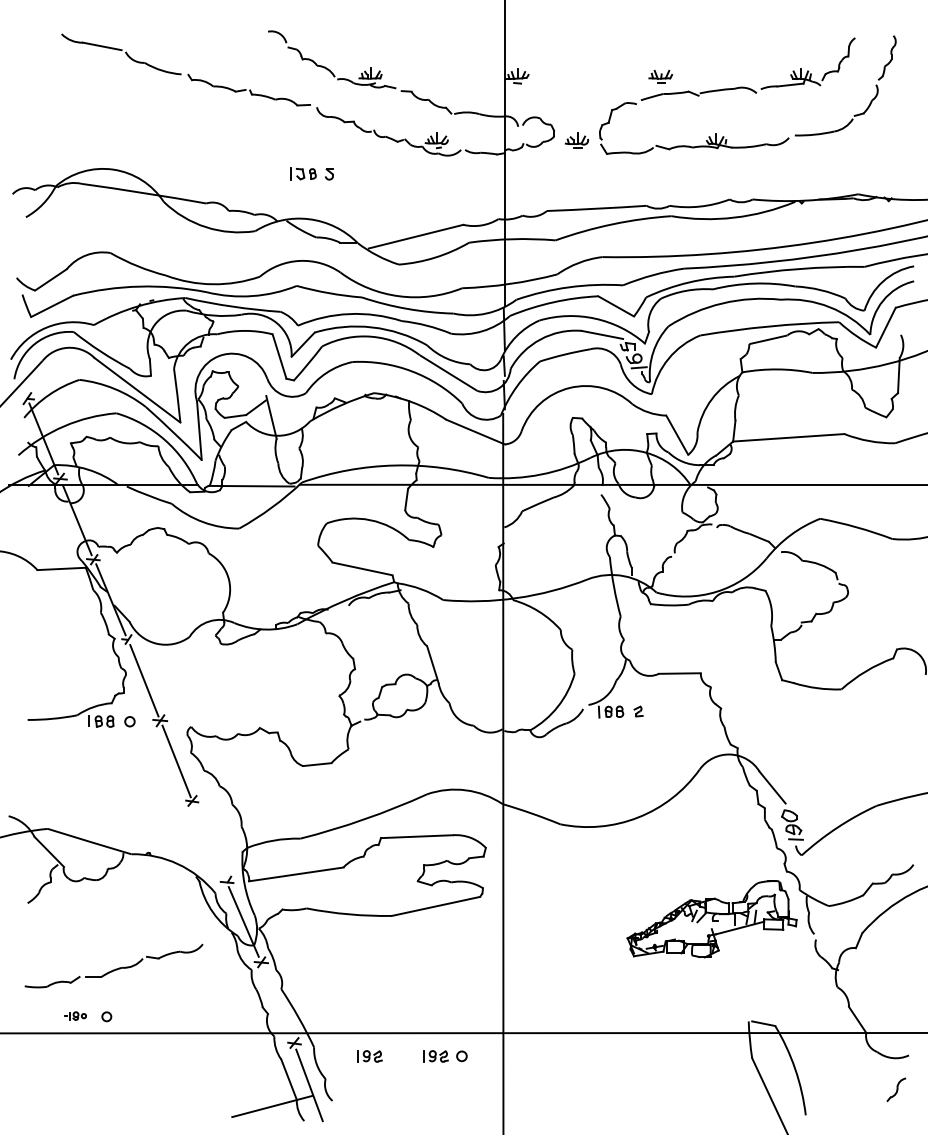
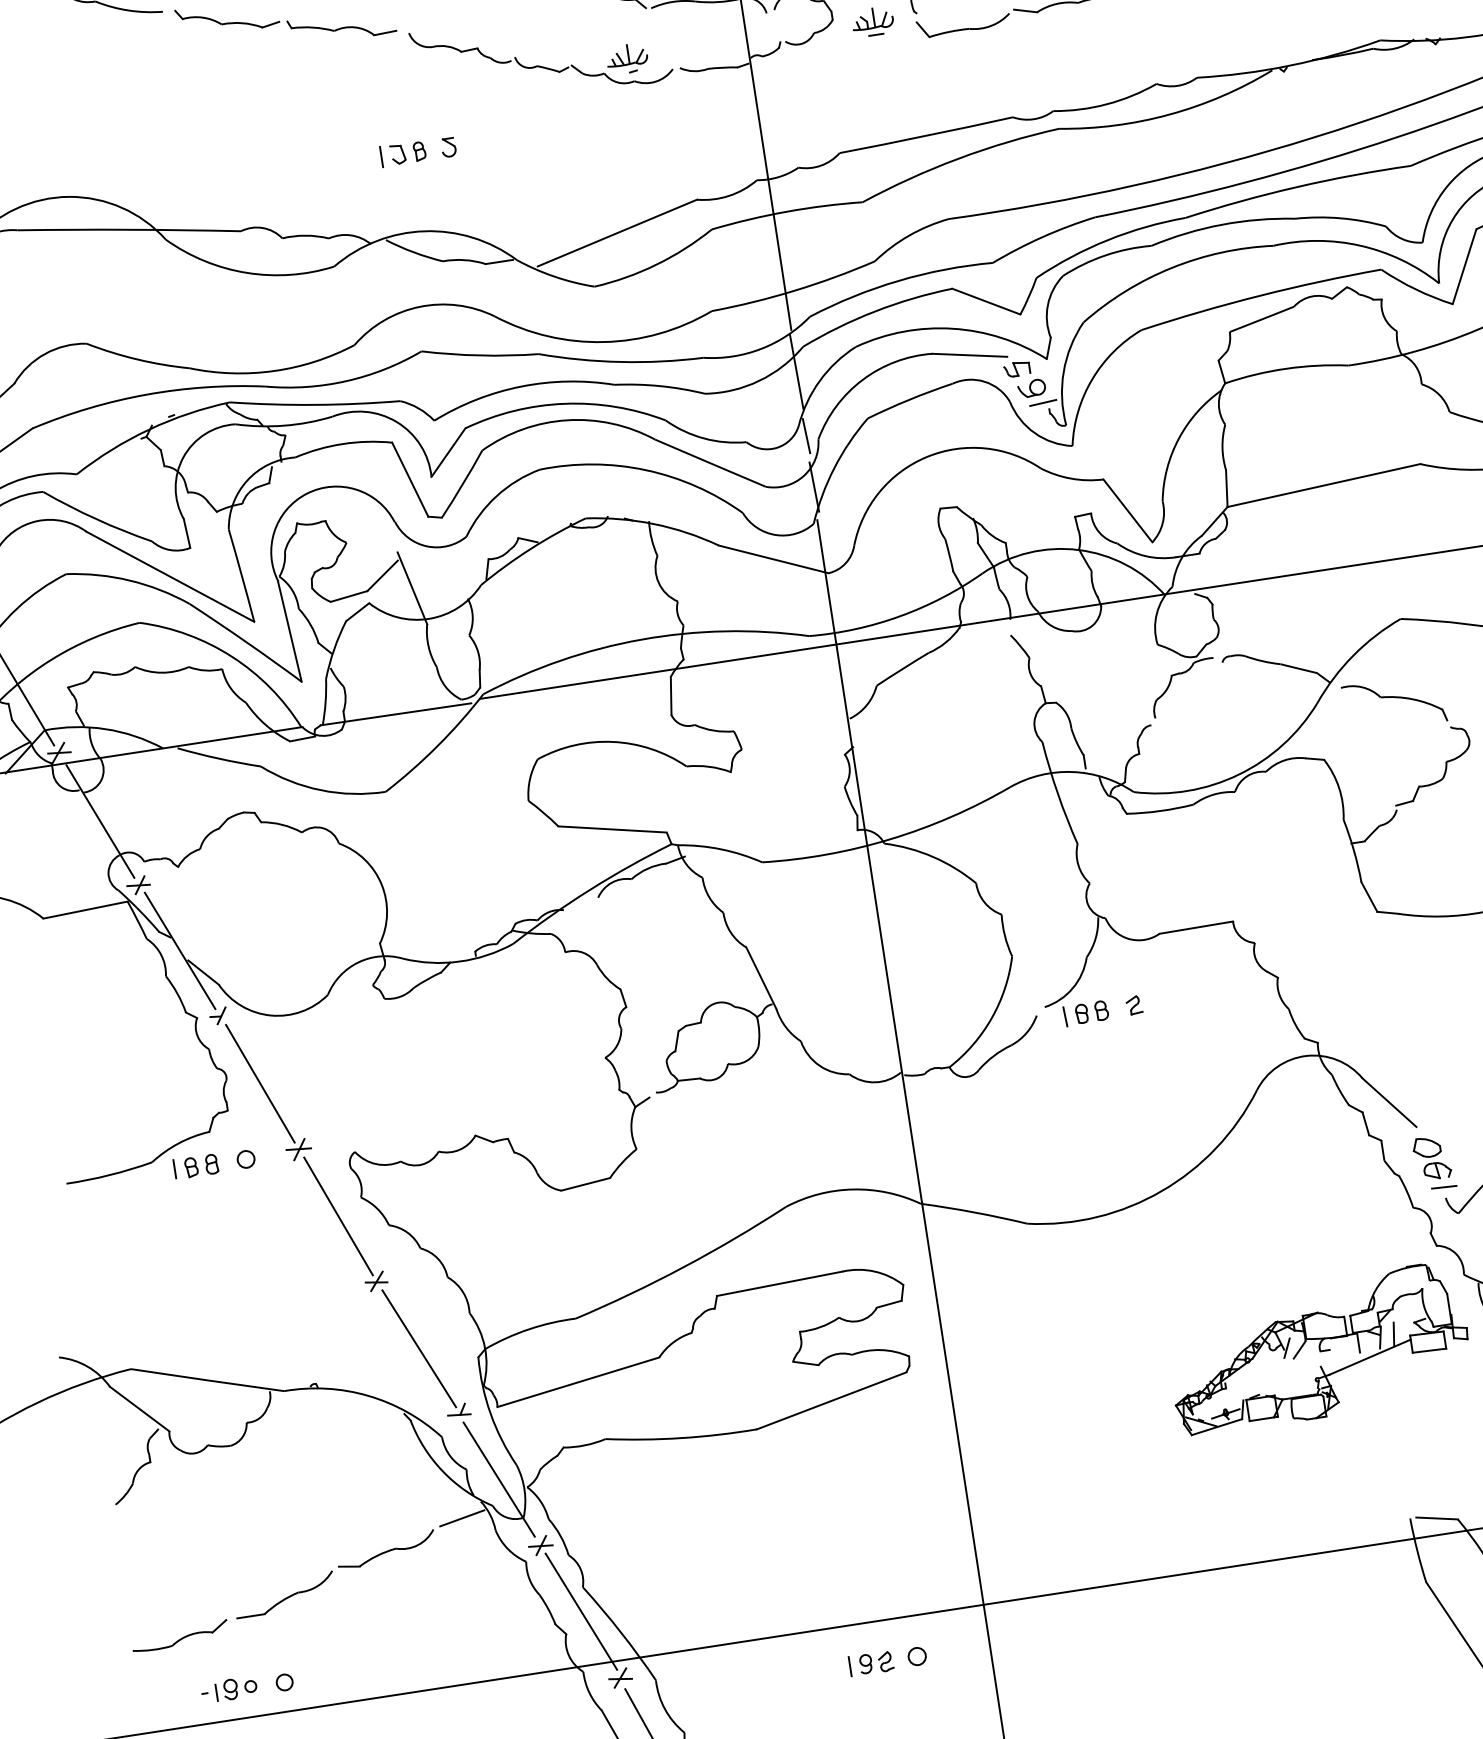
line: (209, 841) -> (417, 1347), added
line: (219, 940) -> (461, 1518), added
line: (278, 1002) -> (581, 1611), added
part: (75, 1015) -> (229, 1688), size x1.43
part: (369, 1056) -> (755, 1681), removed

